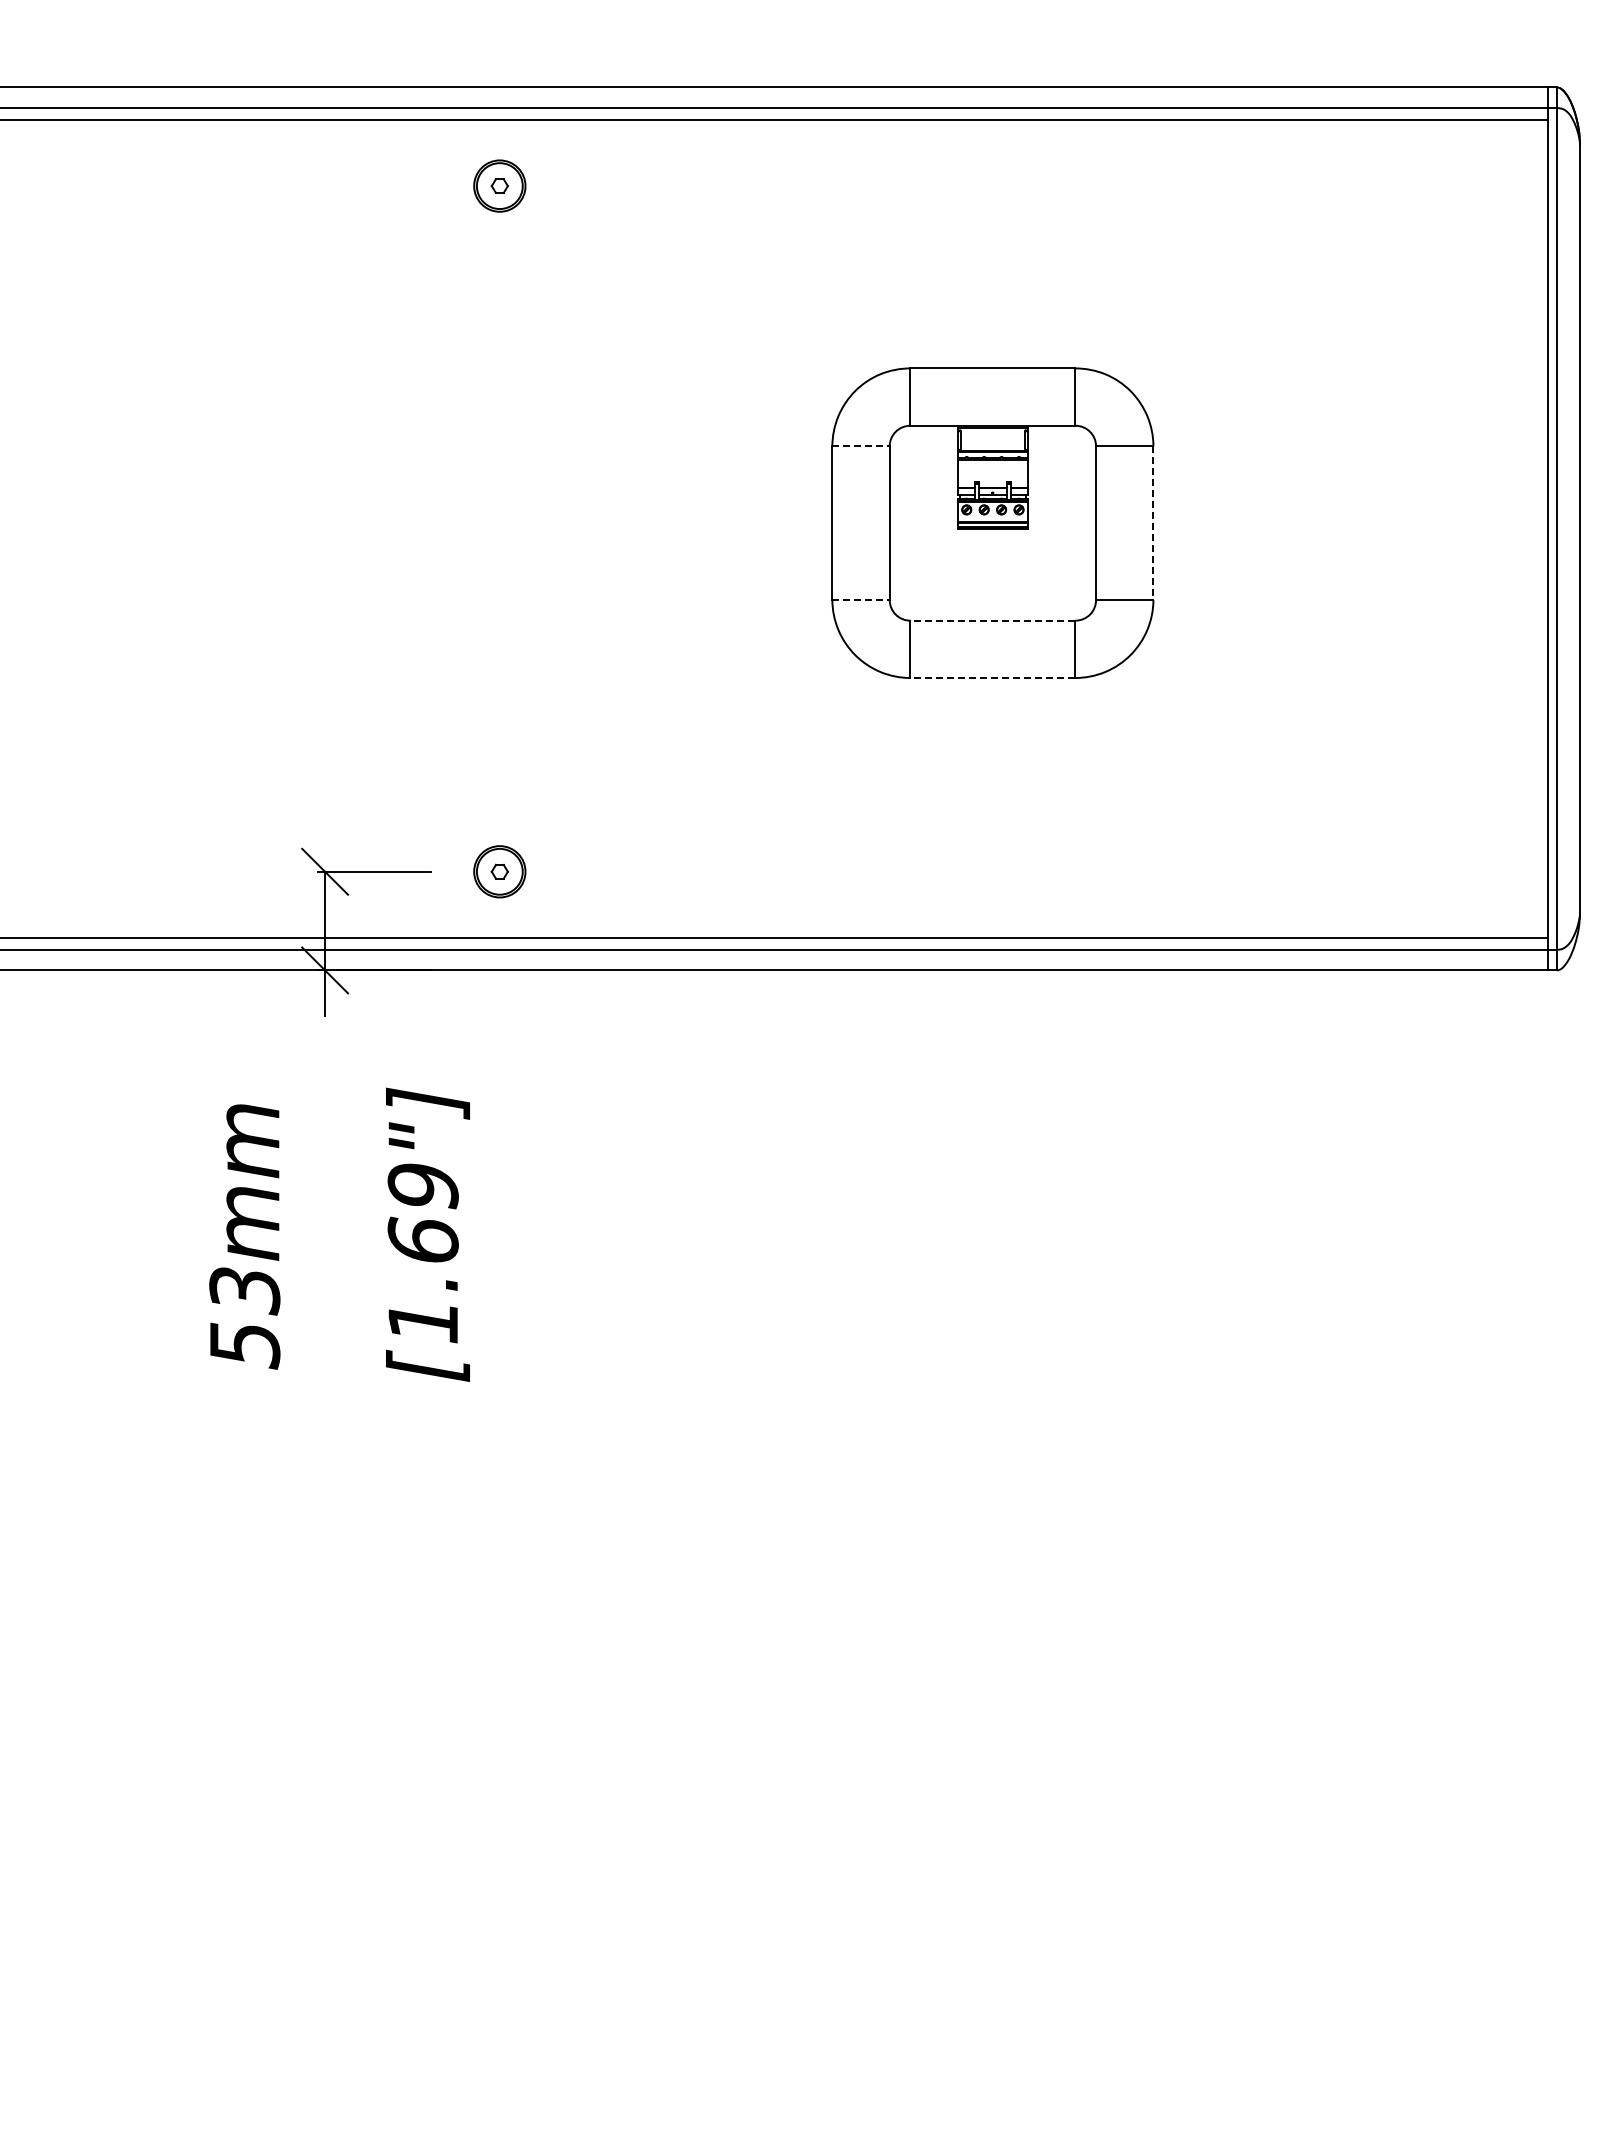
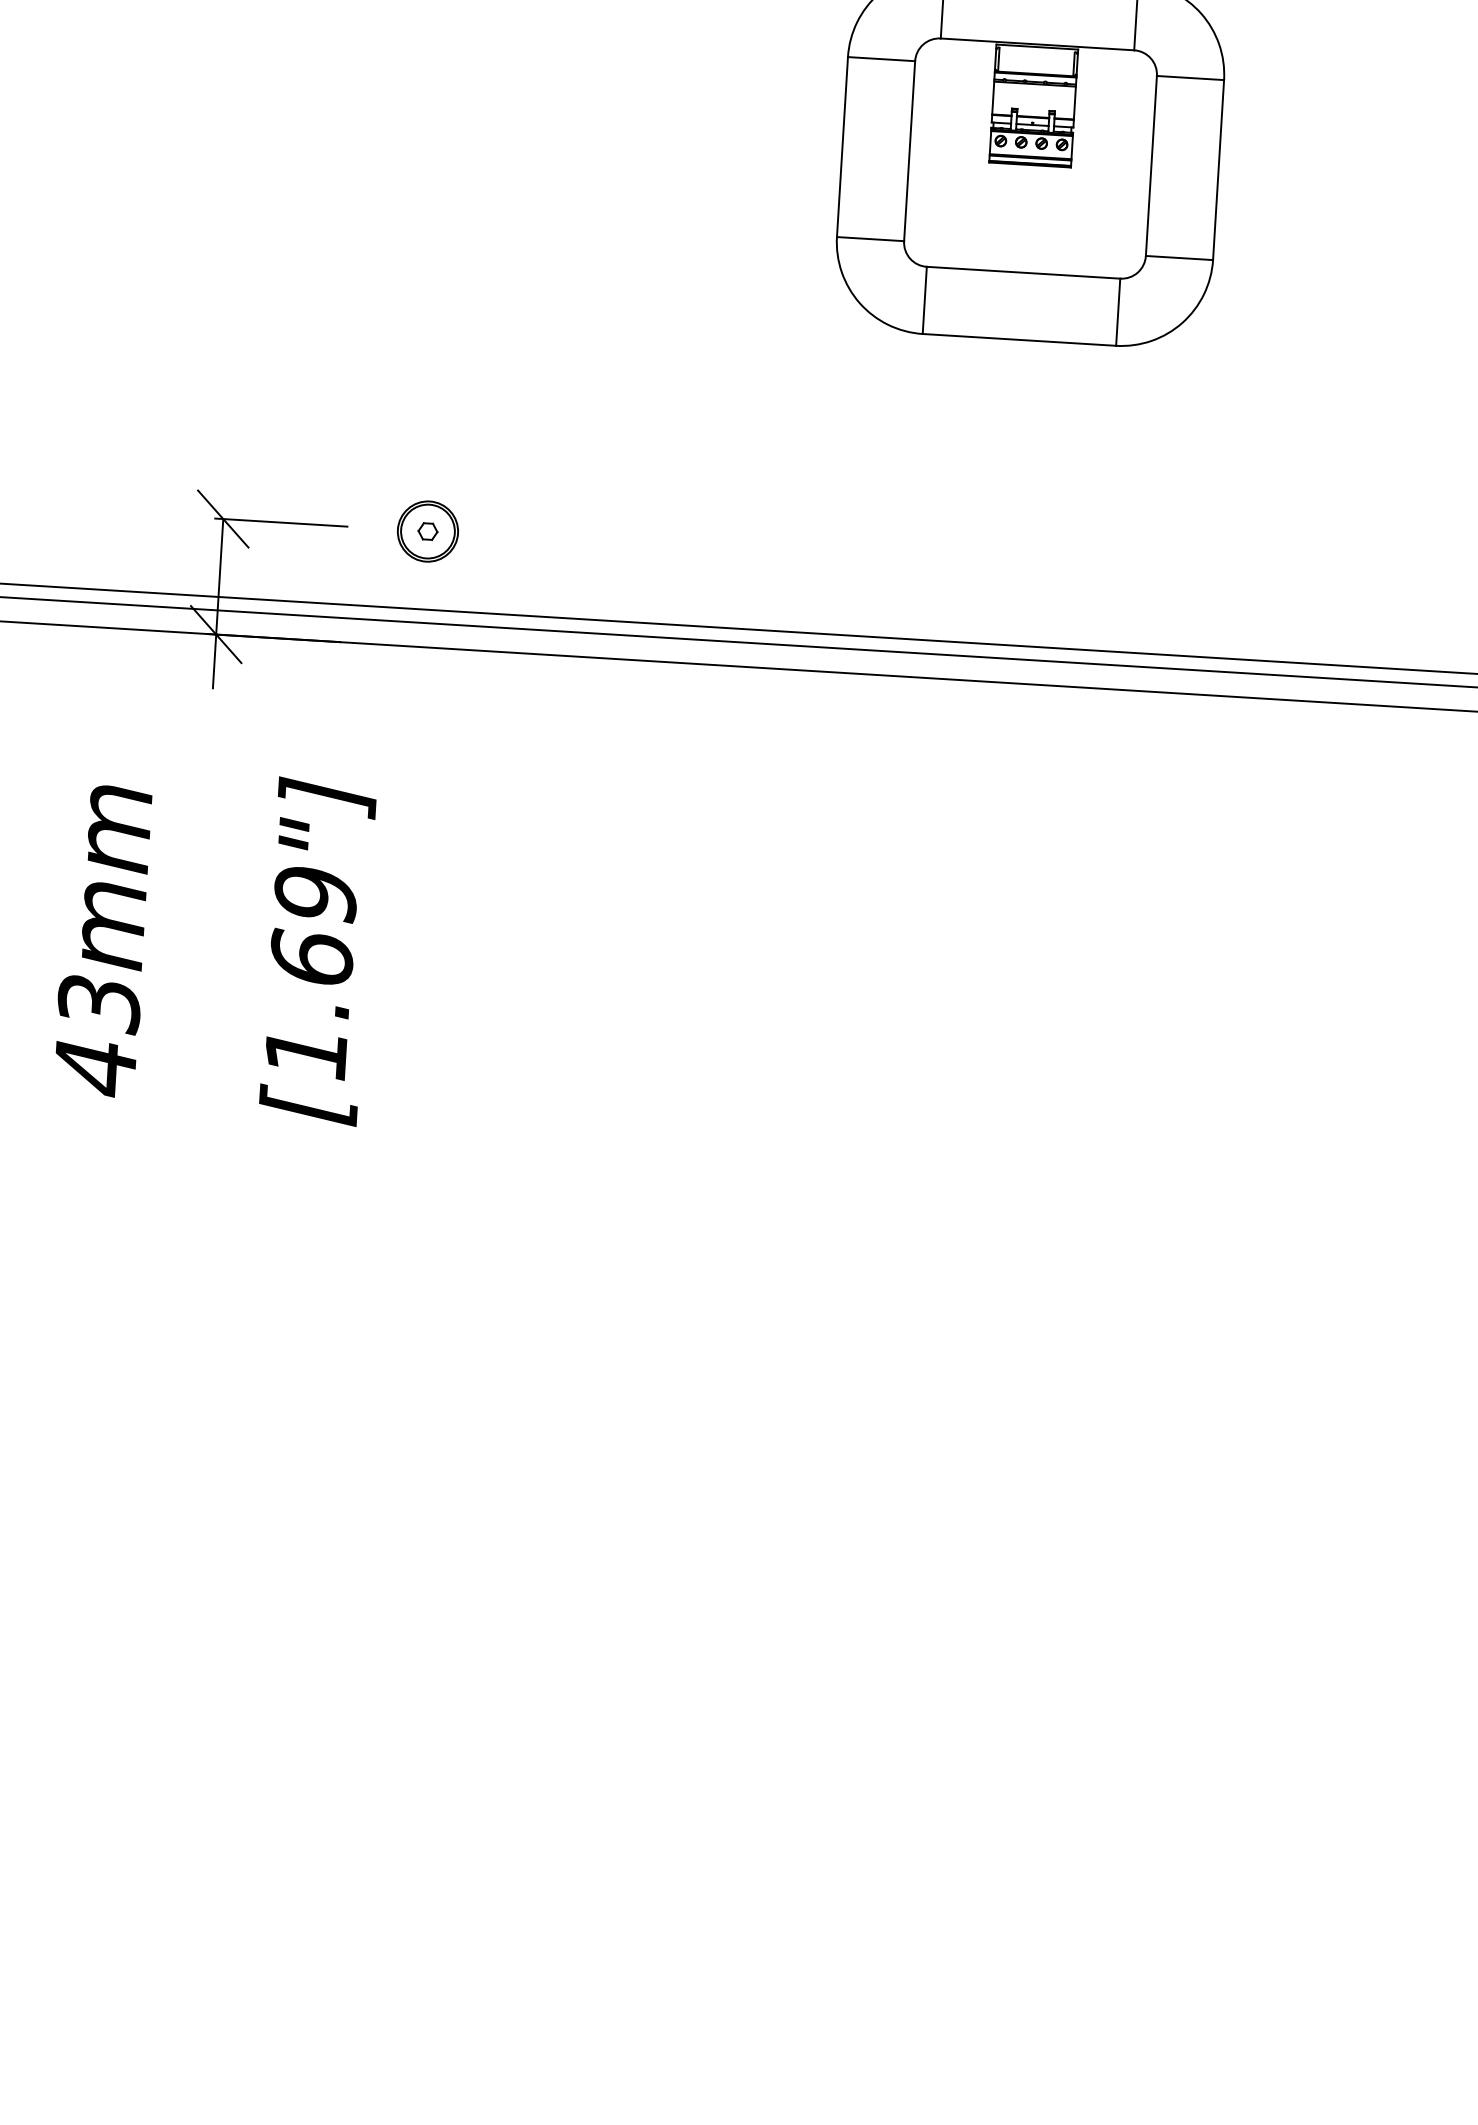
line: (861, 446) -> (882, 59), dashed -> solid
line: (1153, 523) -> (1218, 170), dashed -> solid
line: (861, 600) -> (871, 239), dashed -> solid
line: (992, 620) -> (1023, 272), dashed -> solid
line: (992, 678) -> (1018, 340), dashed -> solid
text: (245, 1345) -> (96, 1068), 53mm -> 43mm

